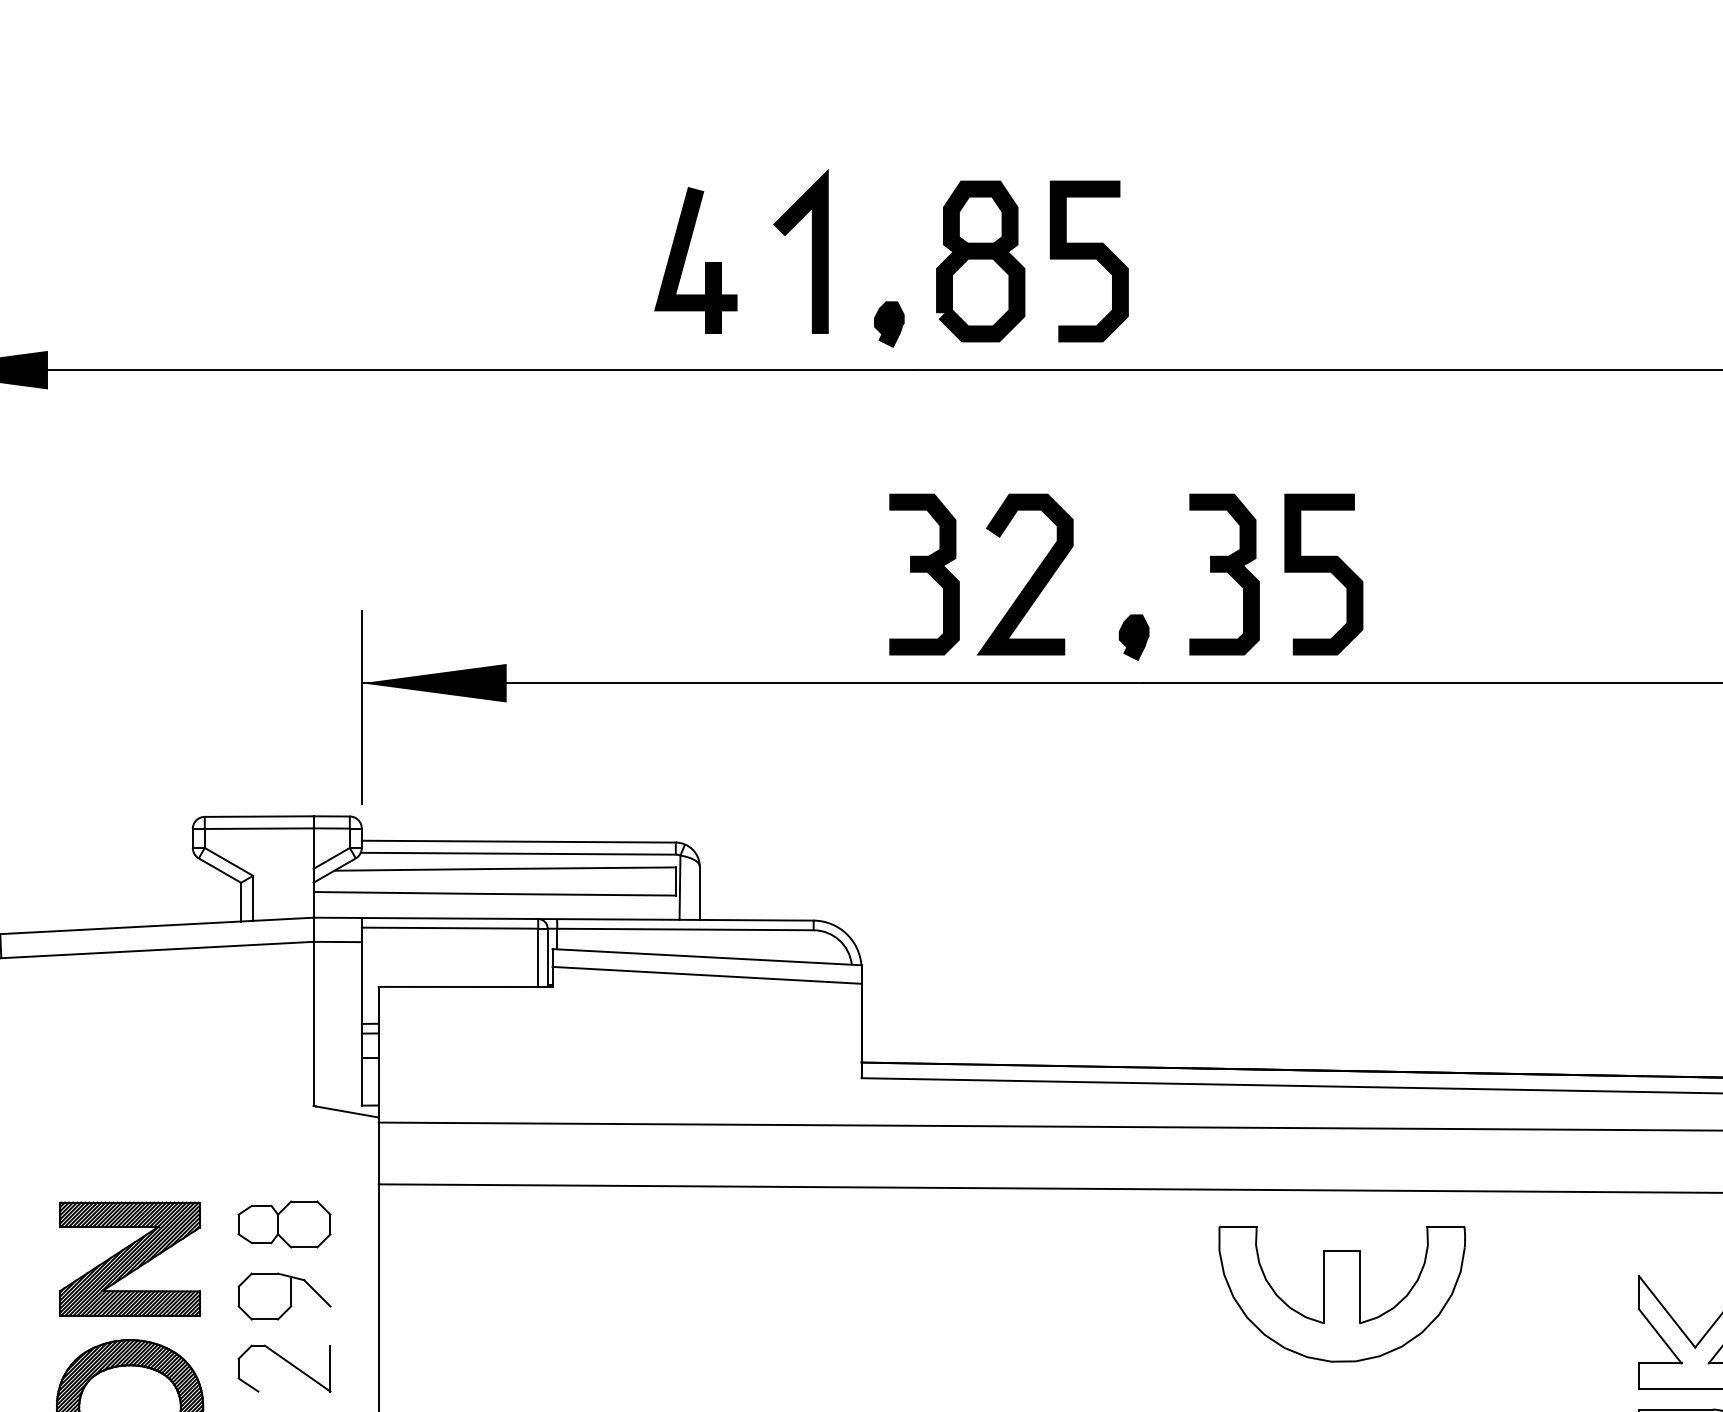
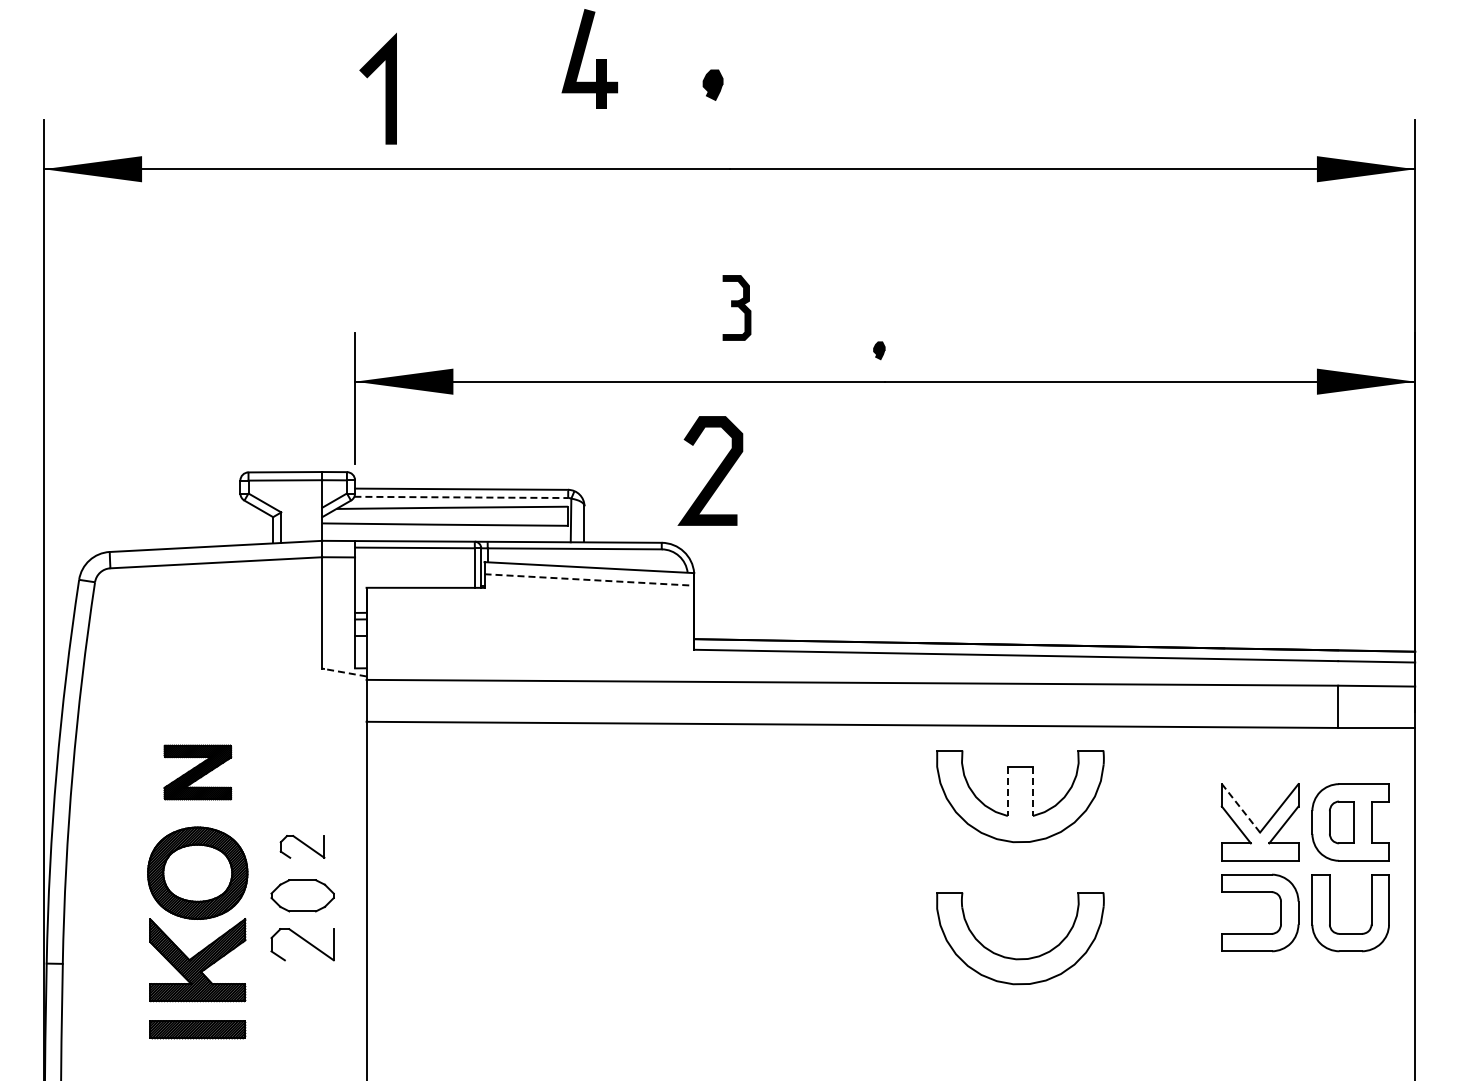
line: (811, 251) -> (385, 88), moved
part: (686, 257) -> (583, 56), moved
curve: (1088, 260) -> (848, 94), removed
part: (979, 261) -> (774, 95), removed
part: (888, 323) -> (712, 84), moved
curve: (1323, 572) -> (1007, 306), removed
part: (923, 573) -> (736, 307), size x0.6
part: (1224, 573) -> (940, 307), removed
curve: (1031, 576) -> (714, 472), moved
part: (1134, 637) -> (879, 350), size x0.6
line: (518, 853) -> (461, 497), solid -> dashed
line: (707, 976) -> (589, 580), solid -> dashed
line: (347, 1111) -> (345, 672), solid -> dashed
part: (284, 1223) -> (302, 748), removed
part: (129, 1259) -> (197, 772), size x0.7
line: (1323, 1288) -> (1007, 792), solid -> dashed
line: (1359, 1288) -> (1032, 792), solid -> dashed
part: (284, 1295) -> (302, 797), removed
line: (1666, 1312) -> (1240, 808), solid -> dashed
part: (284, 1368) -> (302, 846), size x0.7

